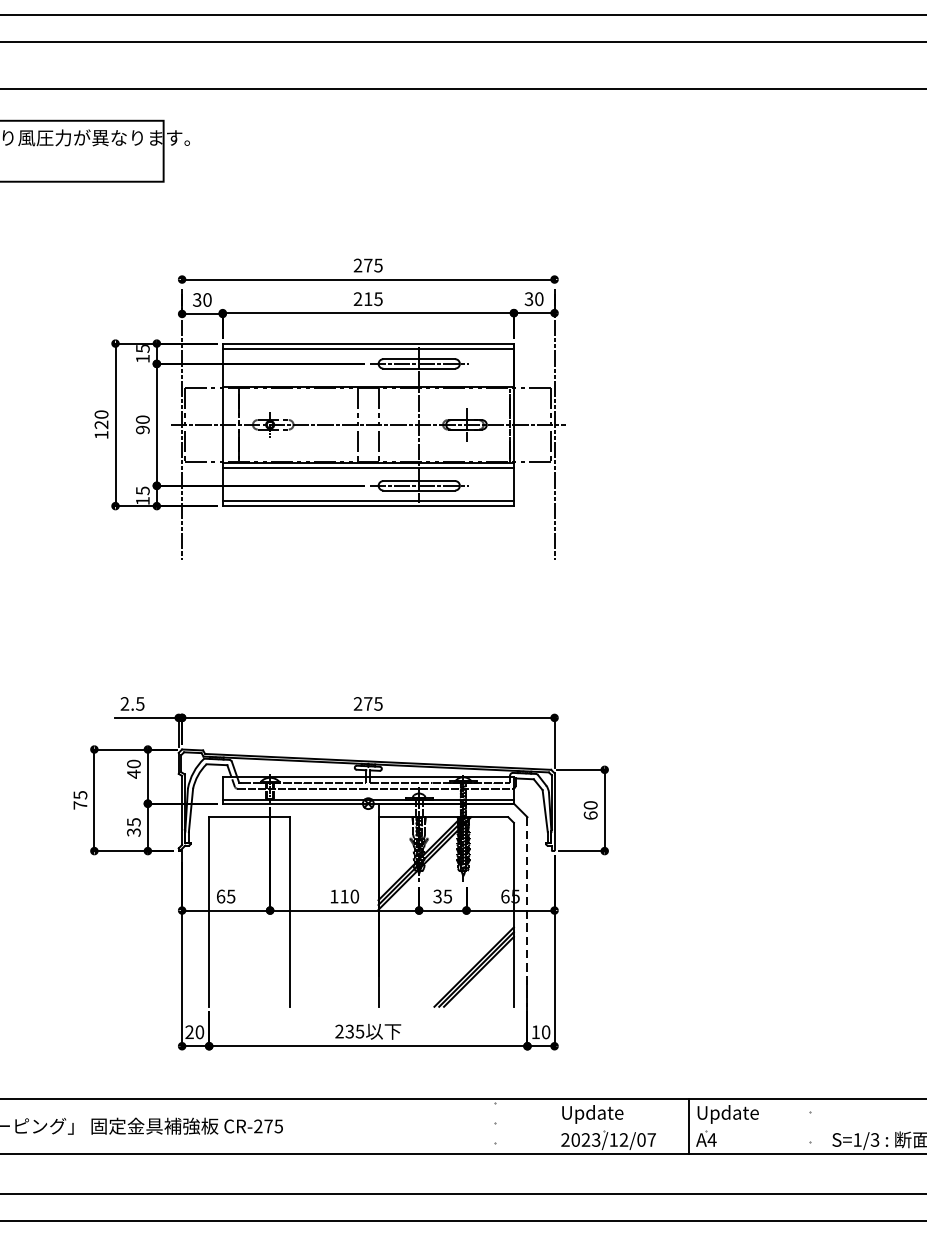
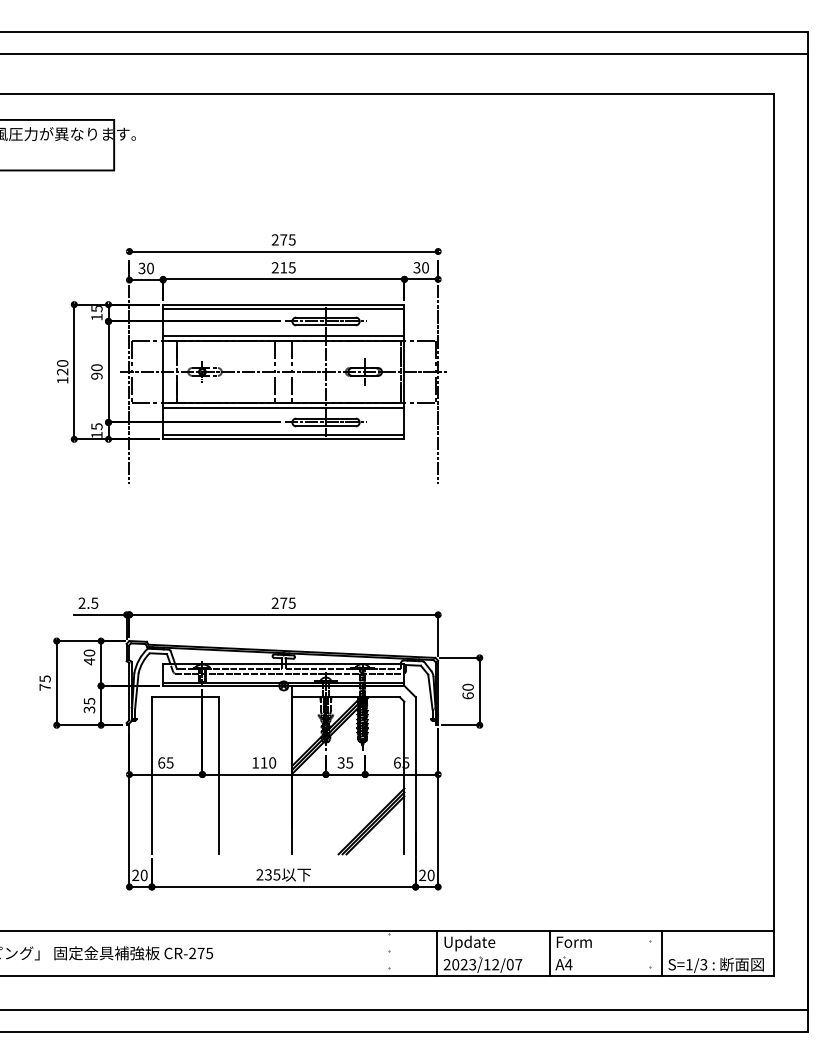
line: (367, 382) -> (283, 336), added
line: (527, 911) -> (415, 775), dashed -> solid
text: (535, 1031) -> (422, 874), 10 -> 20
text: (727, 1114) -> (581, 943), Update -> Form
line: (553, 1126) -> (437, 953), added
line: (824, 1126) -> (661, 953), added

